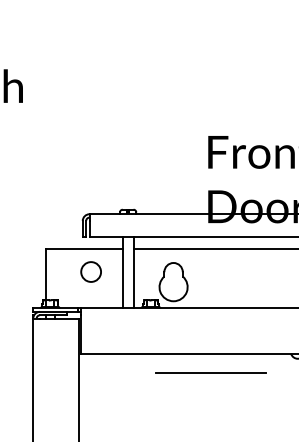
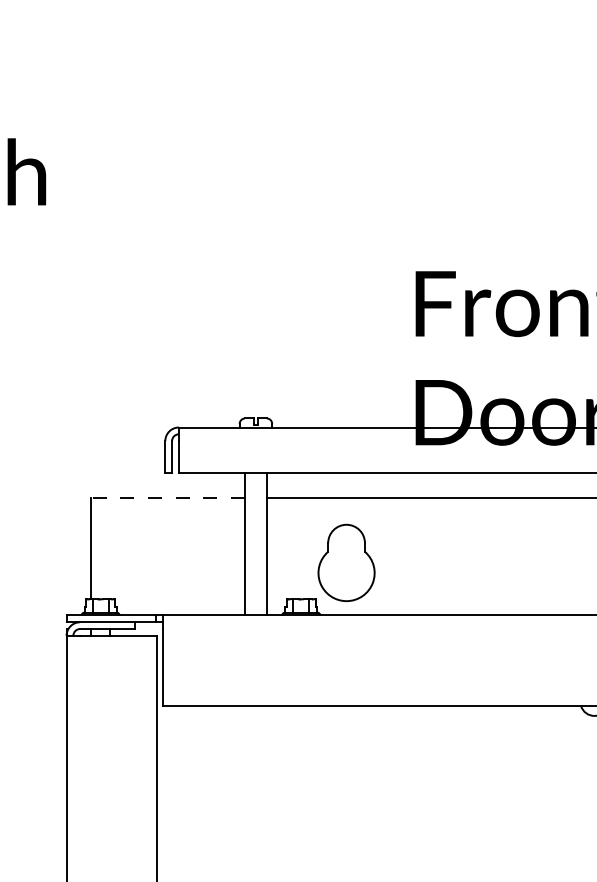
line: (83, 249) -> (166, 497), solid -> dashed
circle: (90, 271) -> (180, 541), removed
line: (210, 372) -> (420, 743), removed

